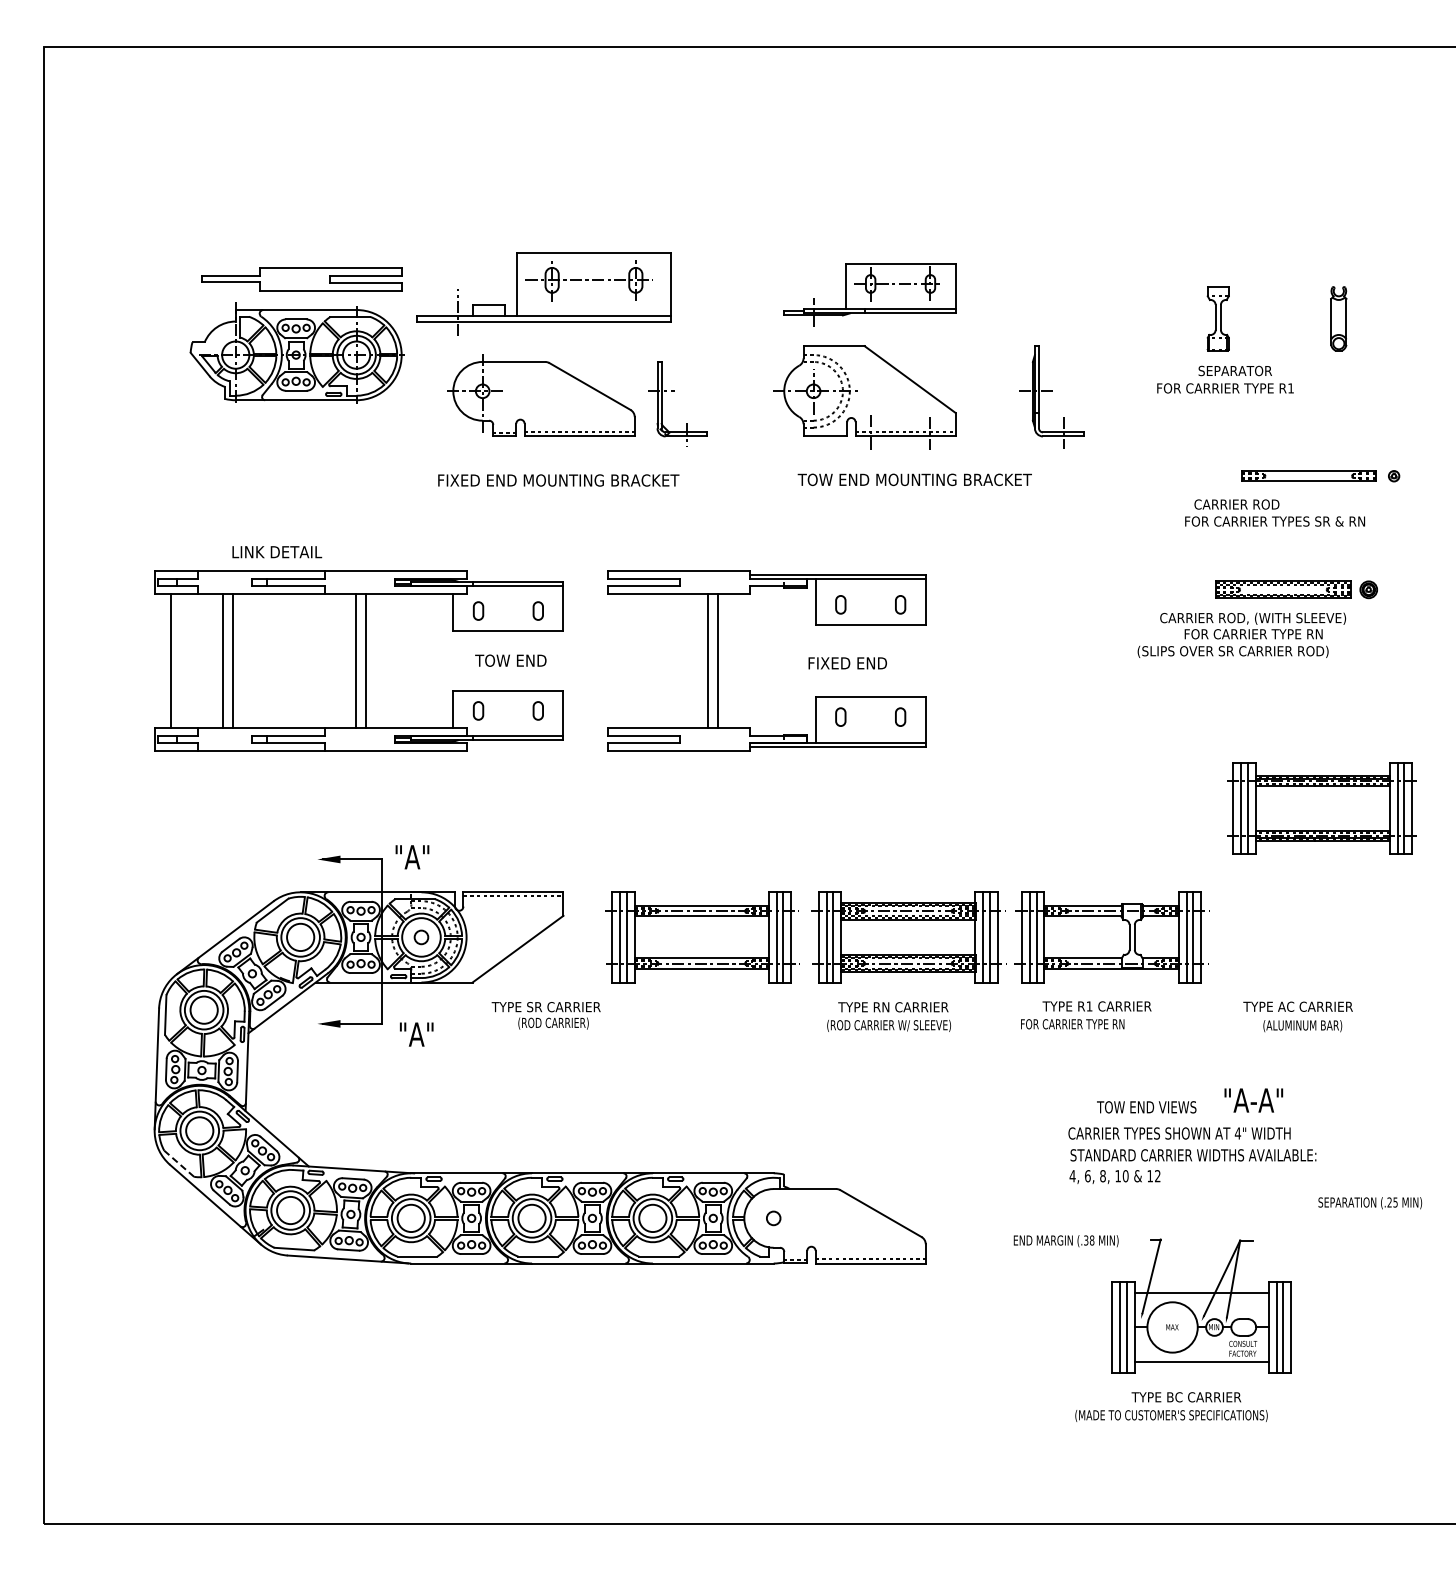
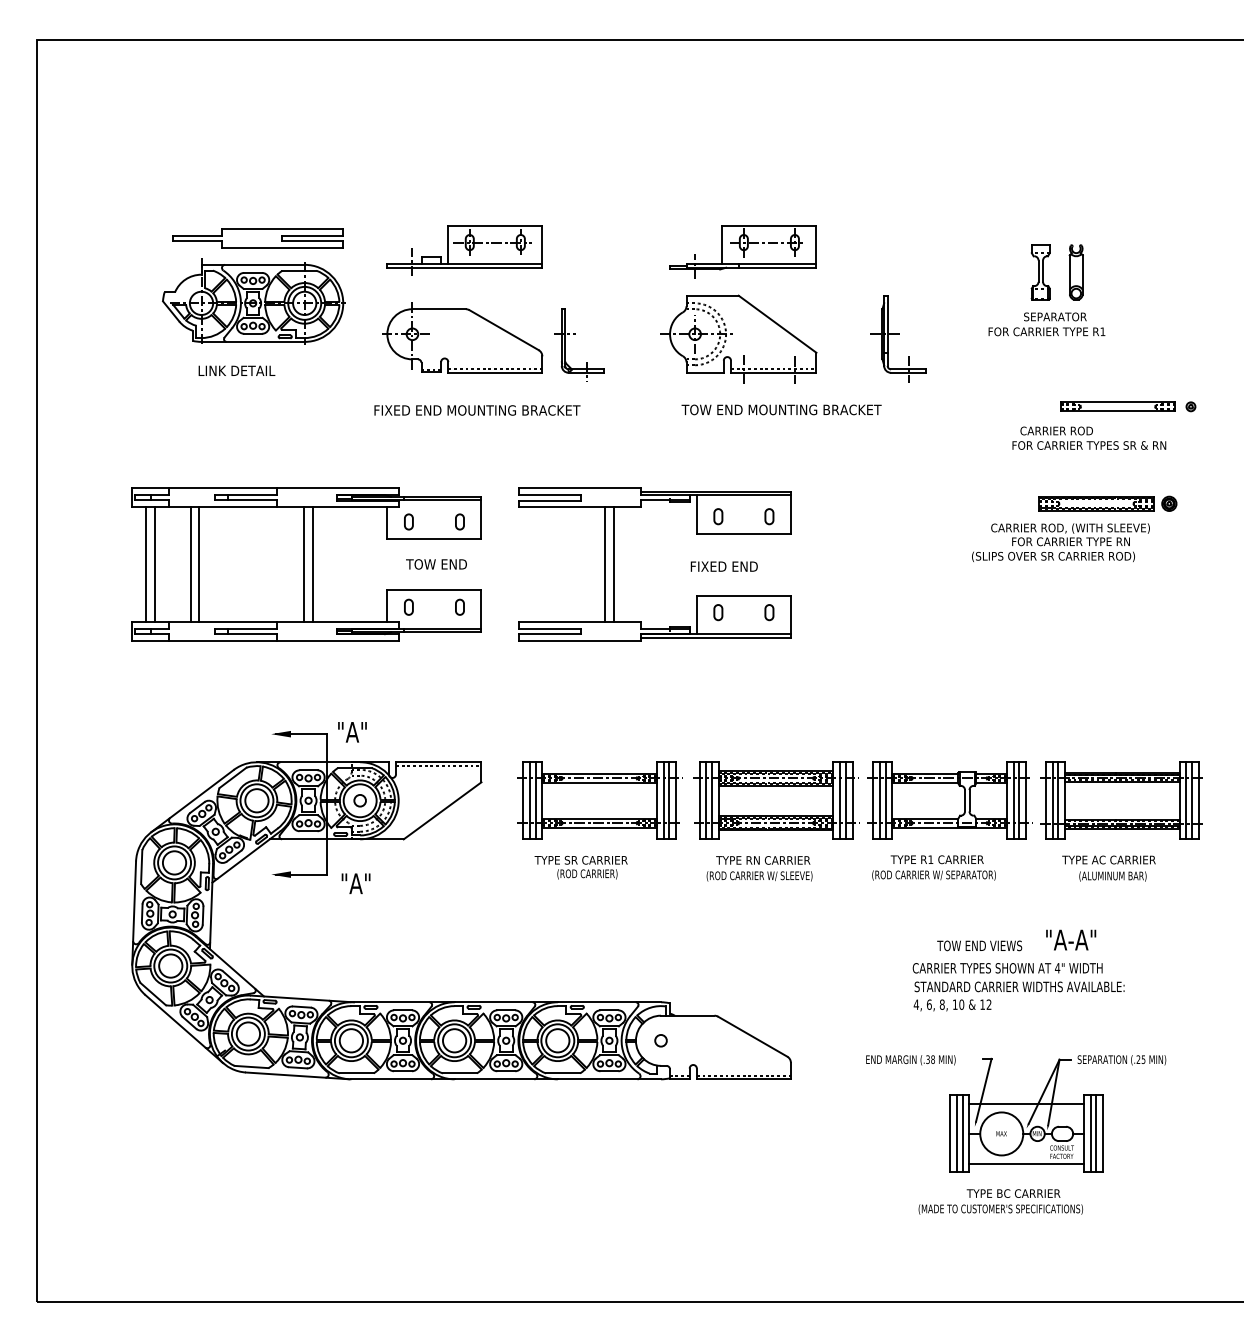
part: (543, 292) -> (464, 249), size x0.71
part: (1338, 318) -> (1076, 272), moved
text: (277, 552) -> (237, 371), moved
line: (180, 660) -> (154, 564), added
part: (1321, 808) -> (1121, 800), moved
text: (545, 1015) -> (580, 867), moved
text: (1093, 1024) -> (934, 875), FOR CARRIER TYPE RN -> (ROD CARRIER W/ SEPARATOR)
line: (179, 1163) -> (153, 993), dashed -> solid
text: (1370, 1203) -> (1122, 1060), moved

